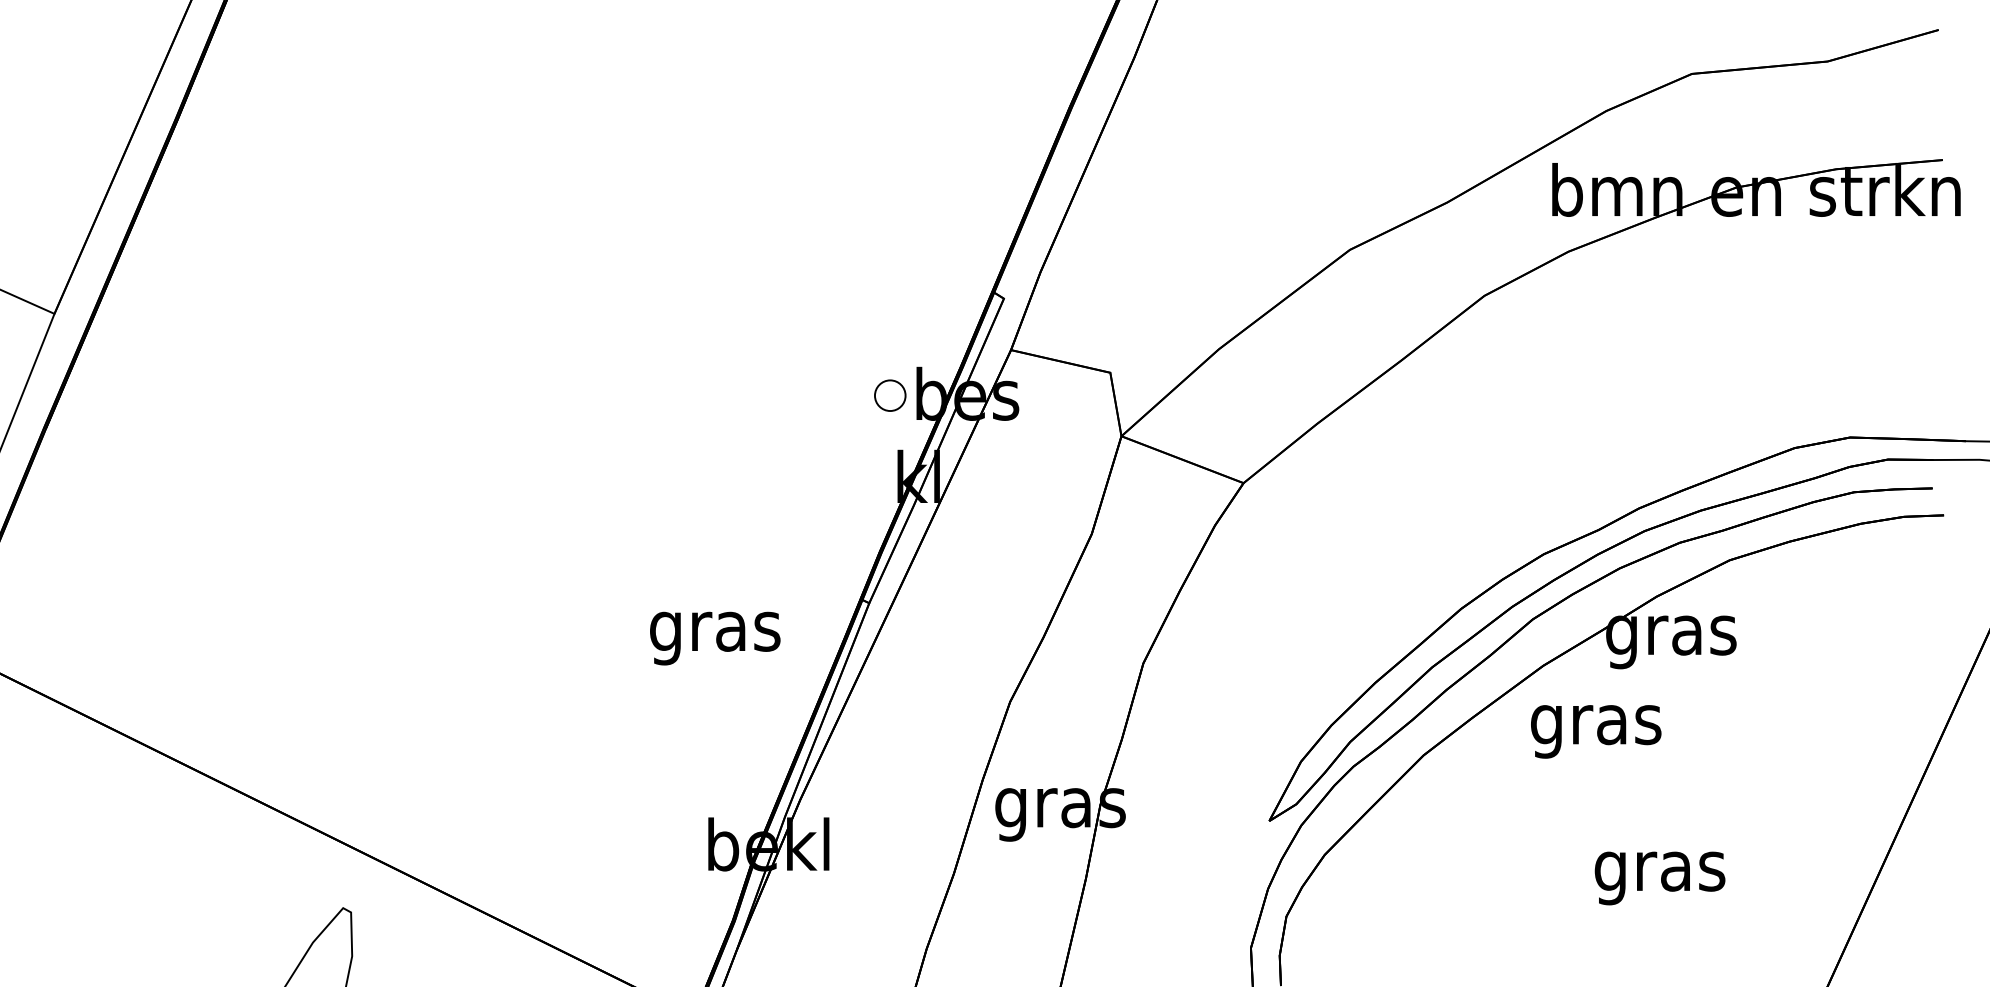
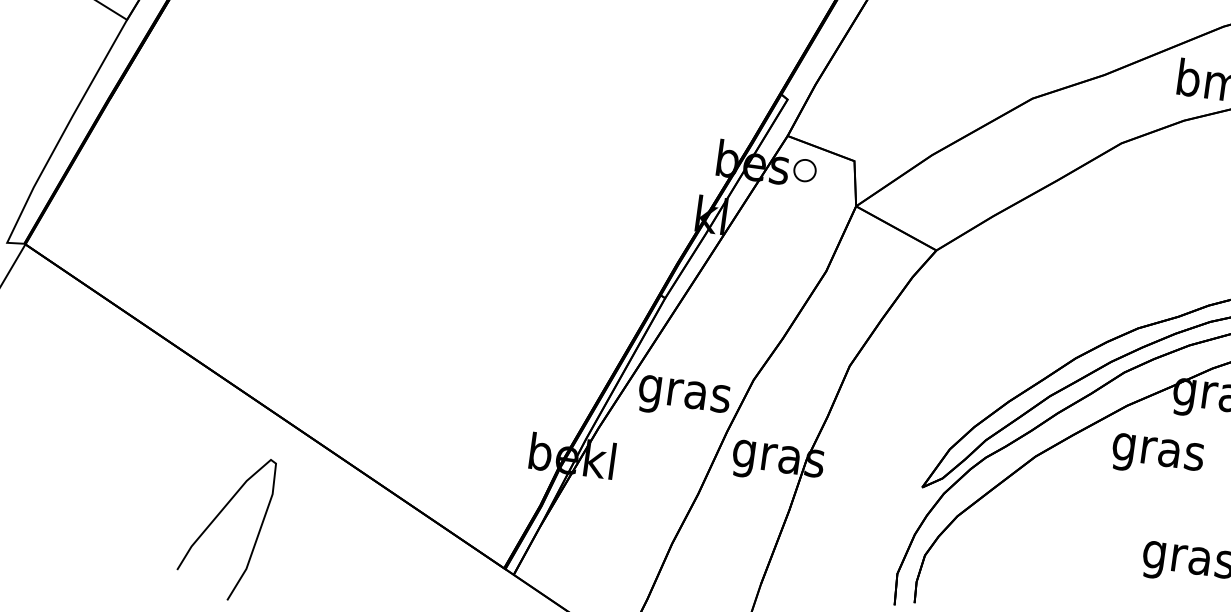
part: (890, 395) -> (805, 170), moved
text: (715, 638) -> (684, 398), moved

